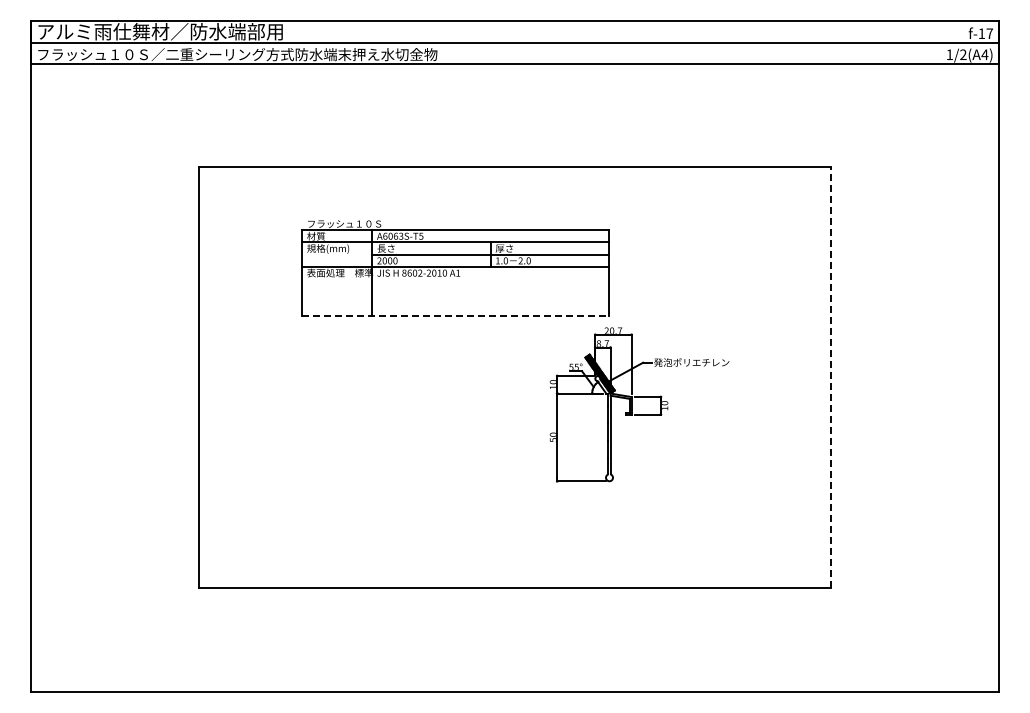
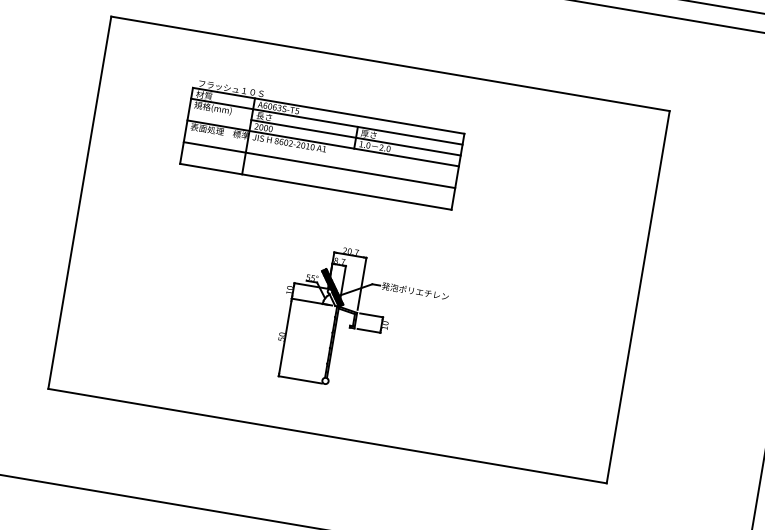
line: (455, 291) -> (319, 164), added
line: (456, 316) -> (316, 187), dashed -> solid
line: (830, 377) -> (638, 297), dashed -> solid
part: (639, 397) -> (364, 314), moved

